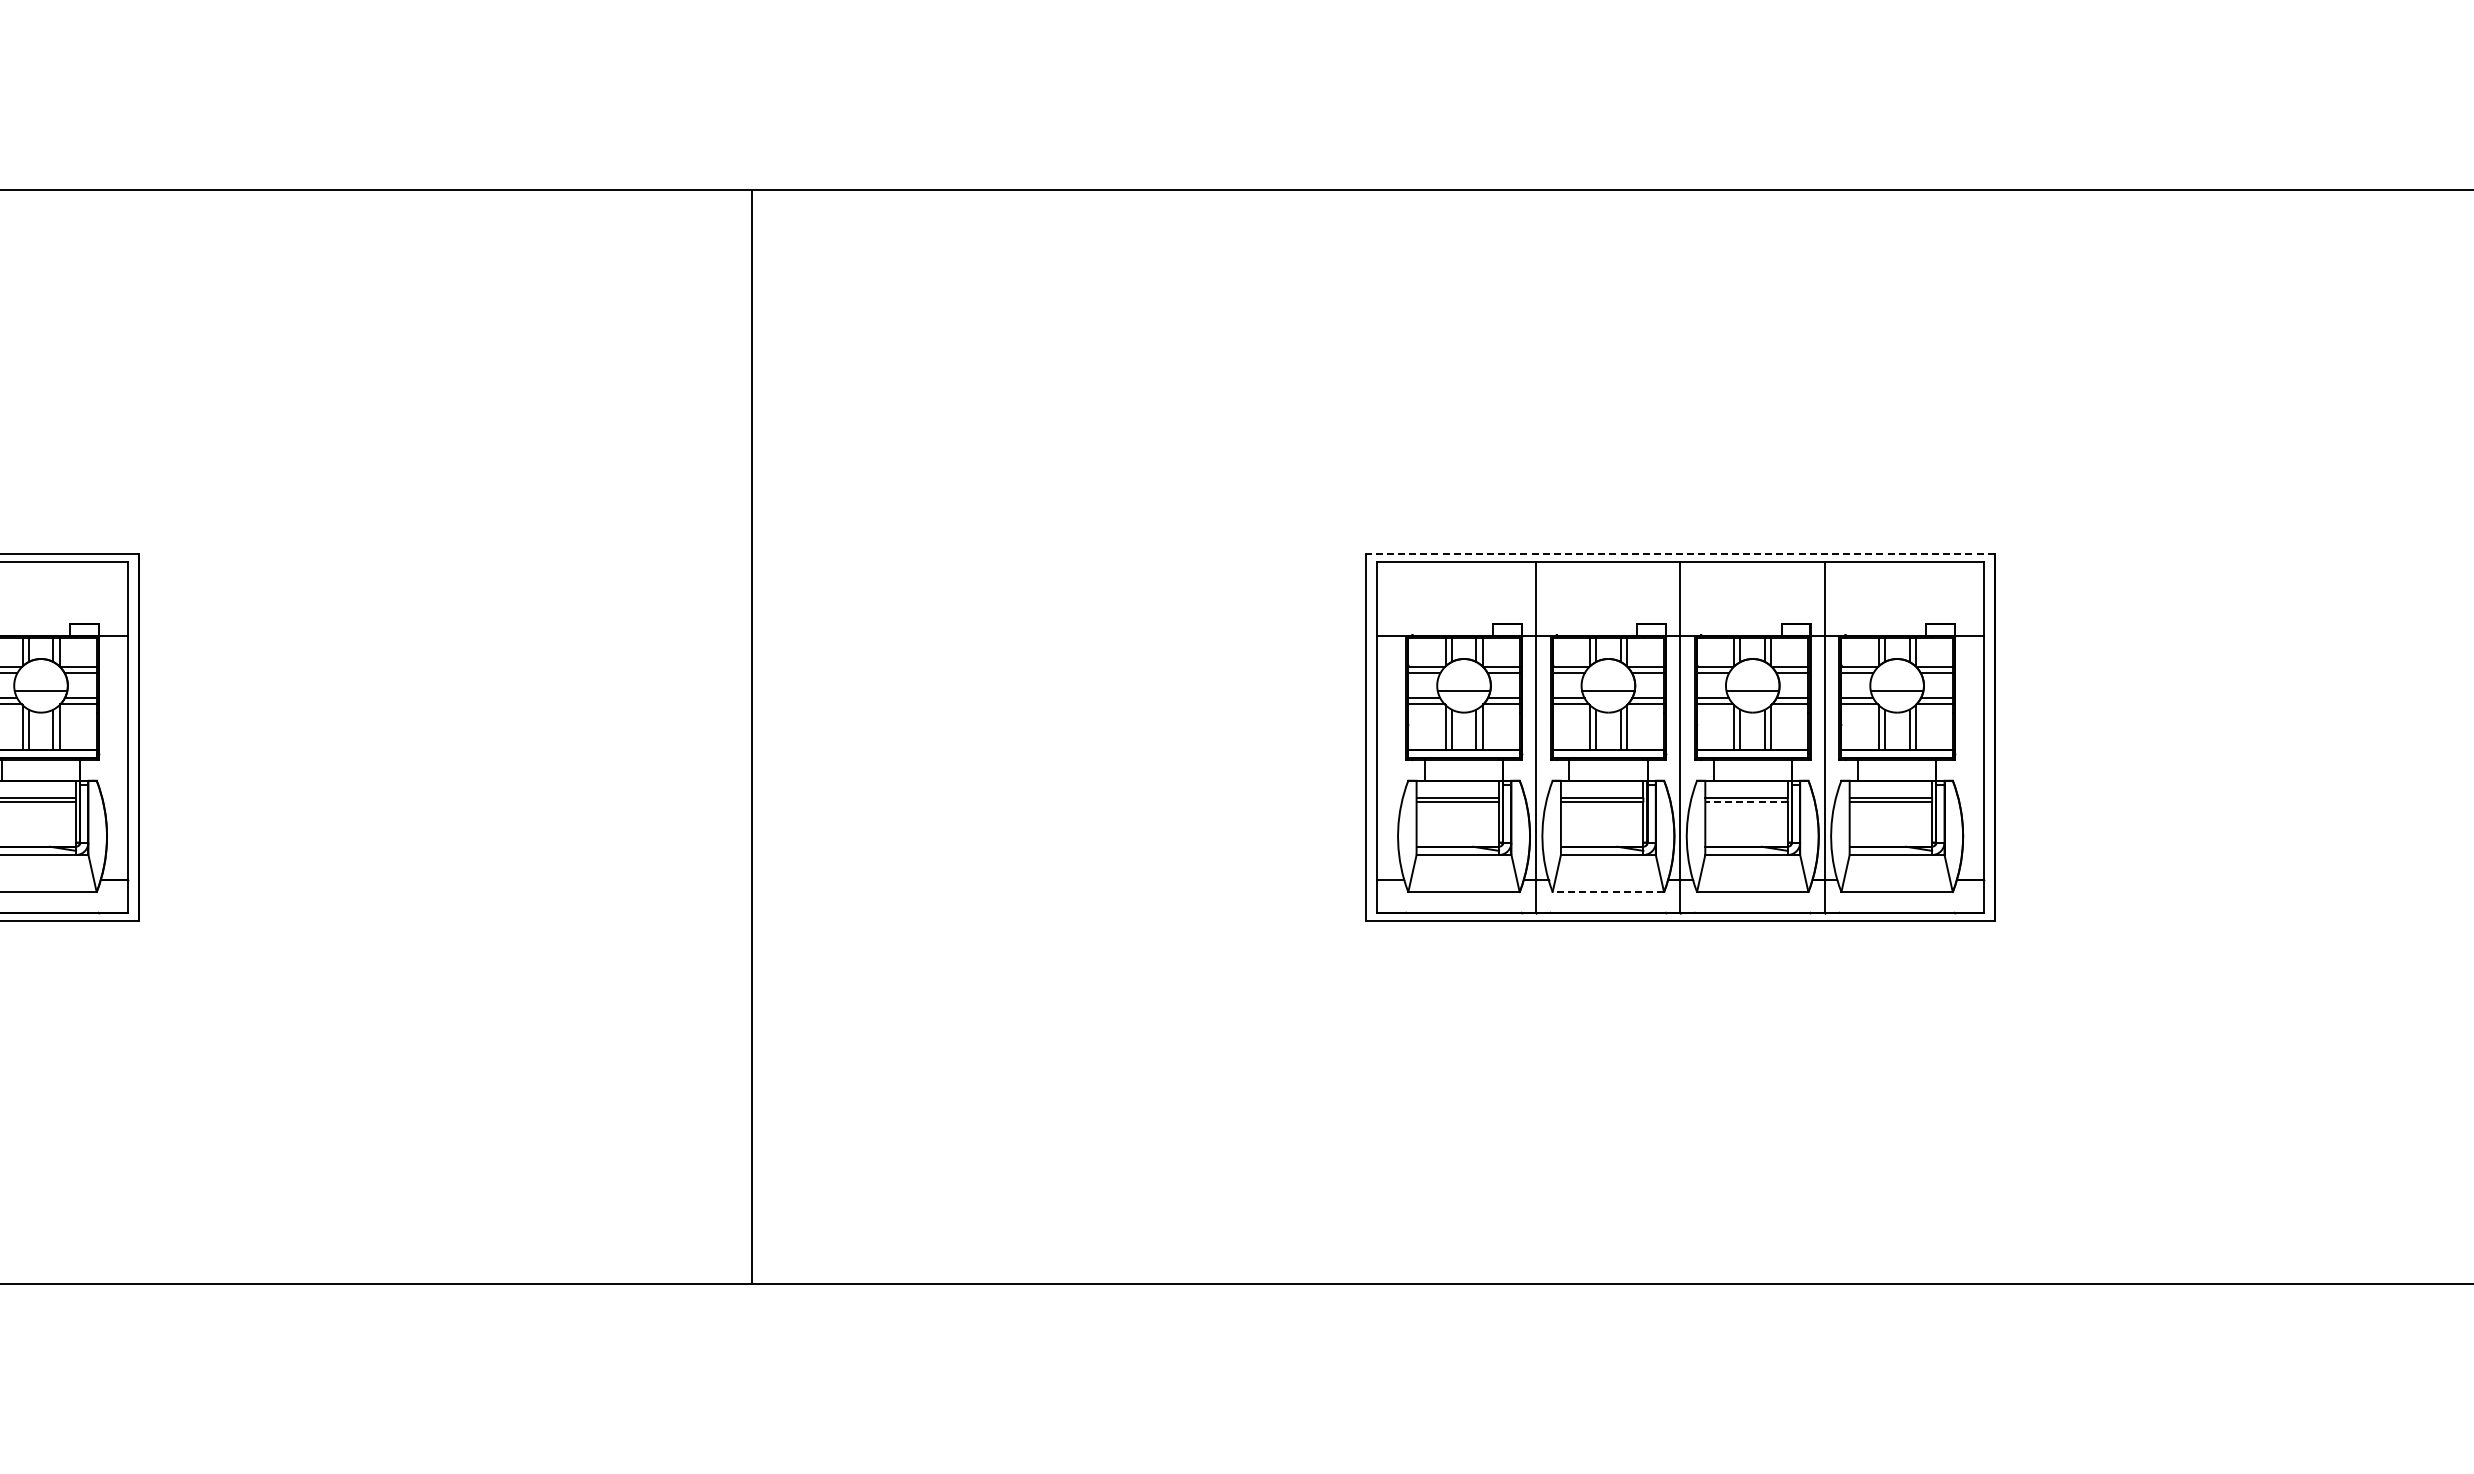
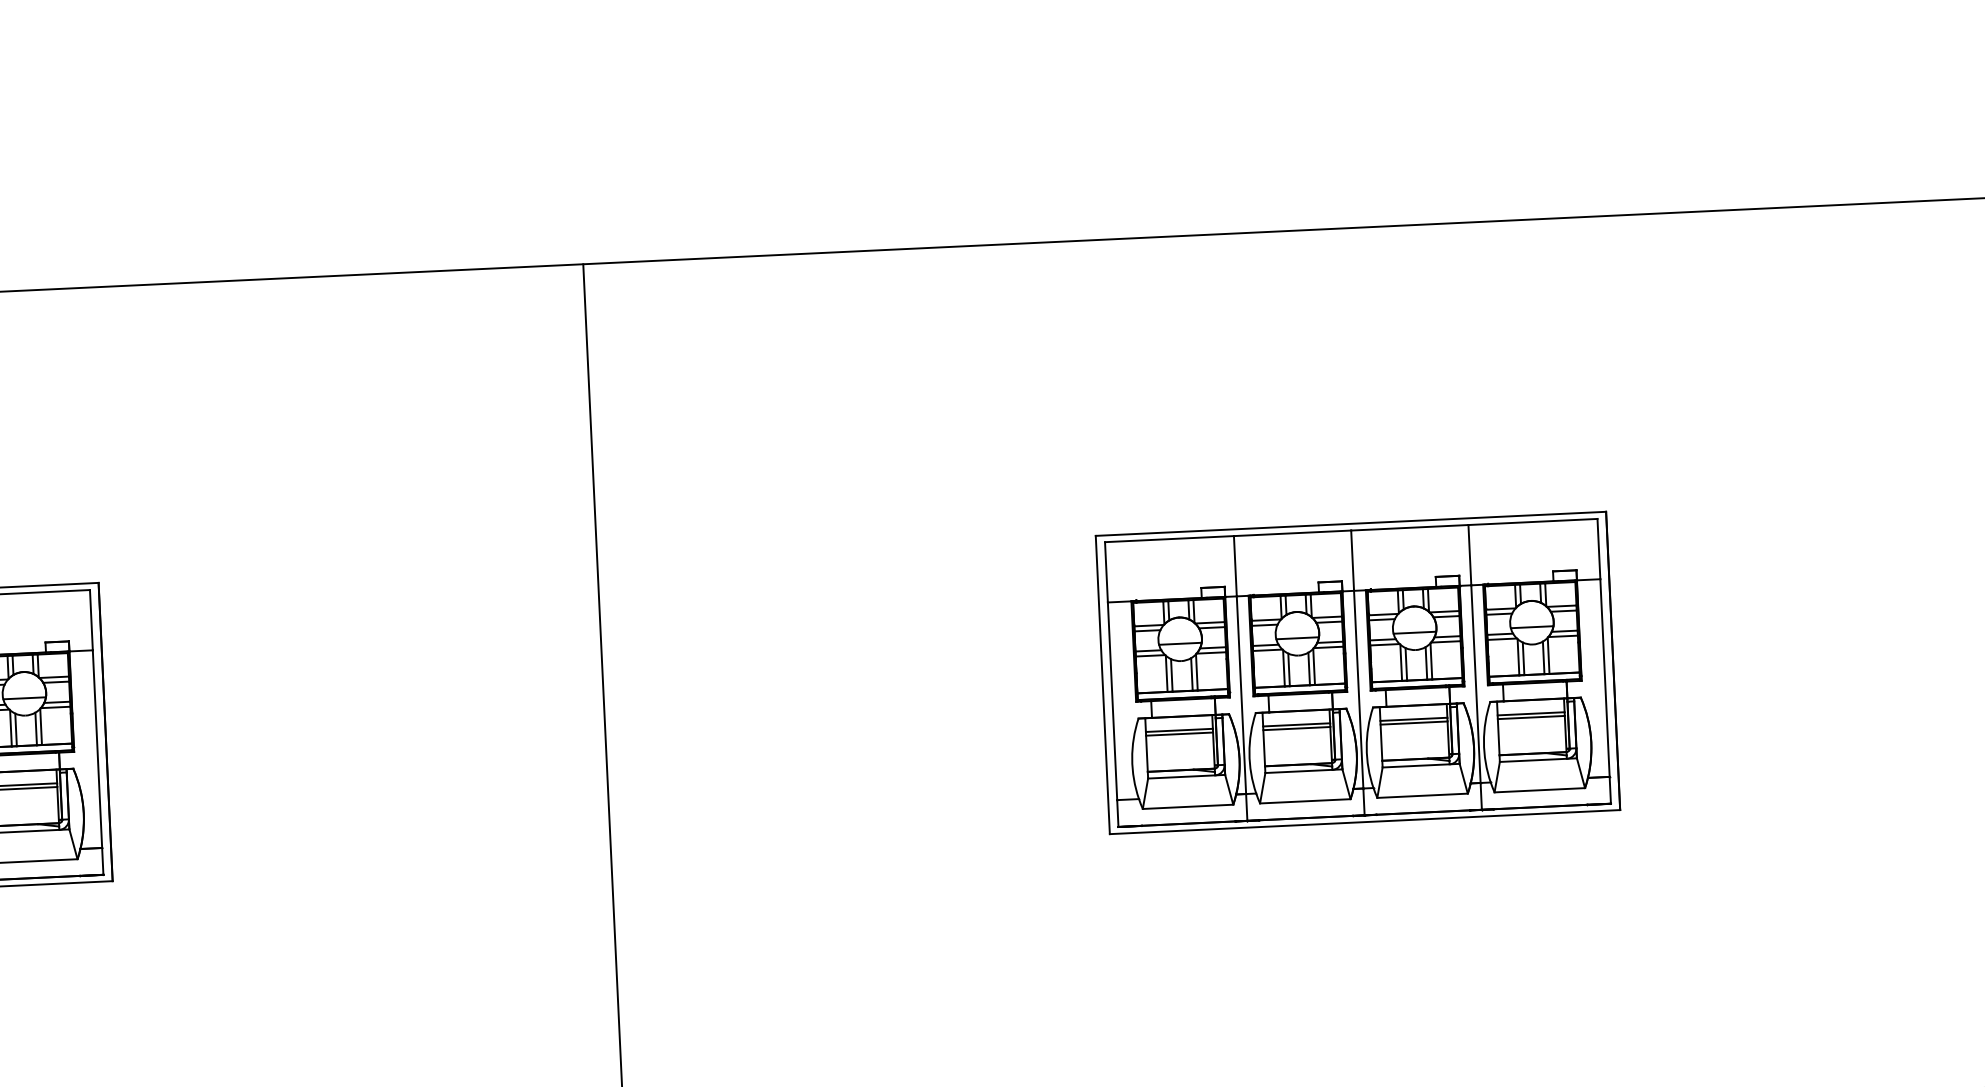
line: (1680, 553) -> (1350, 523), dashed -> solid
line: (1746, 802) -> (1414, 723), dashed -> solid
line: (1608, 892) -> (1305, 801), dashed -> solid

